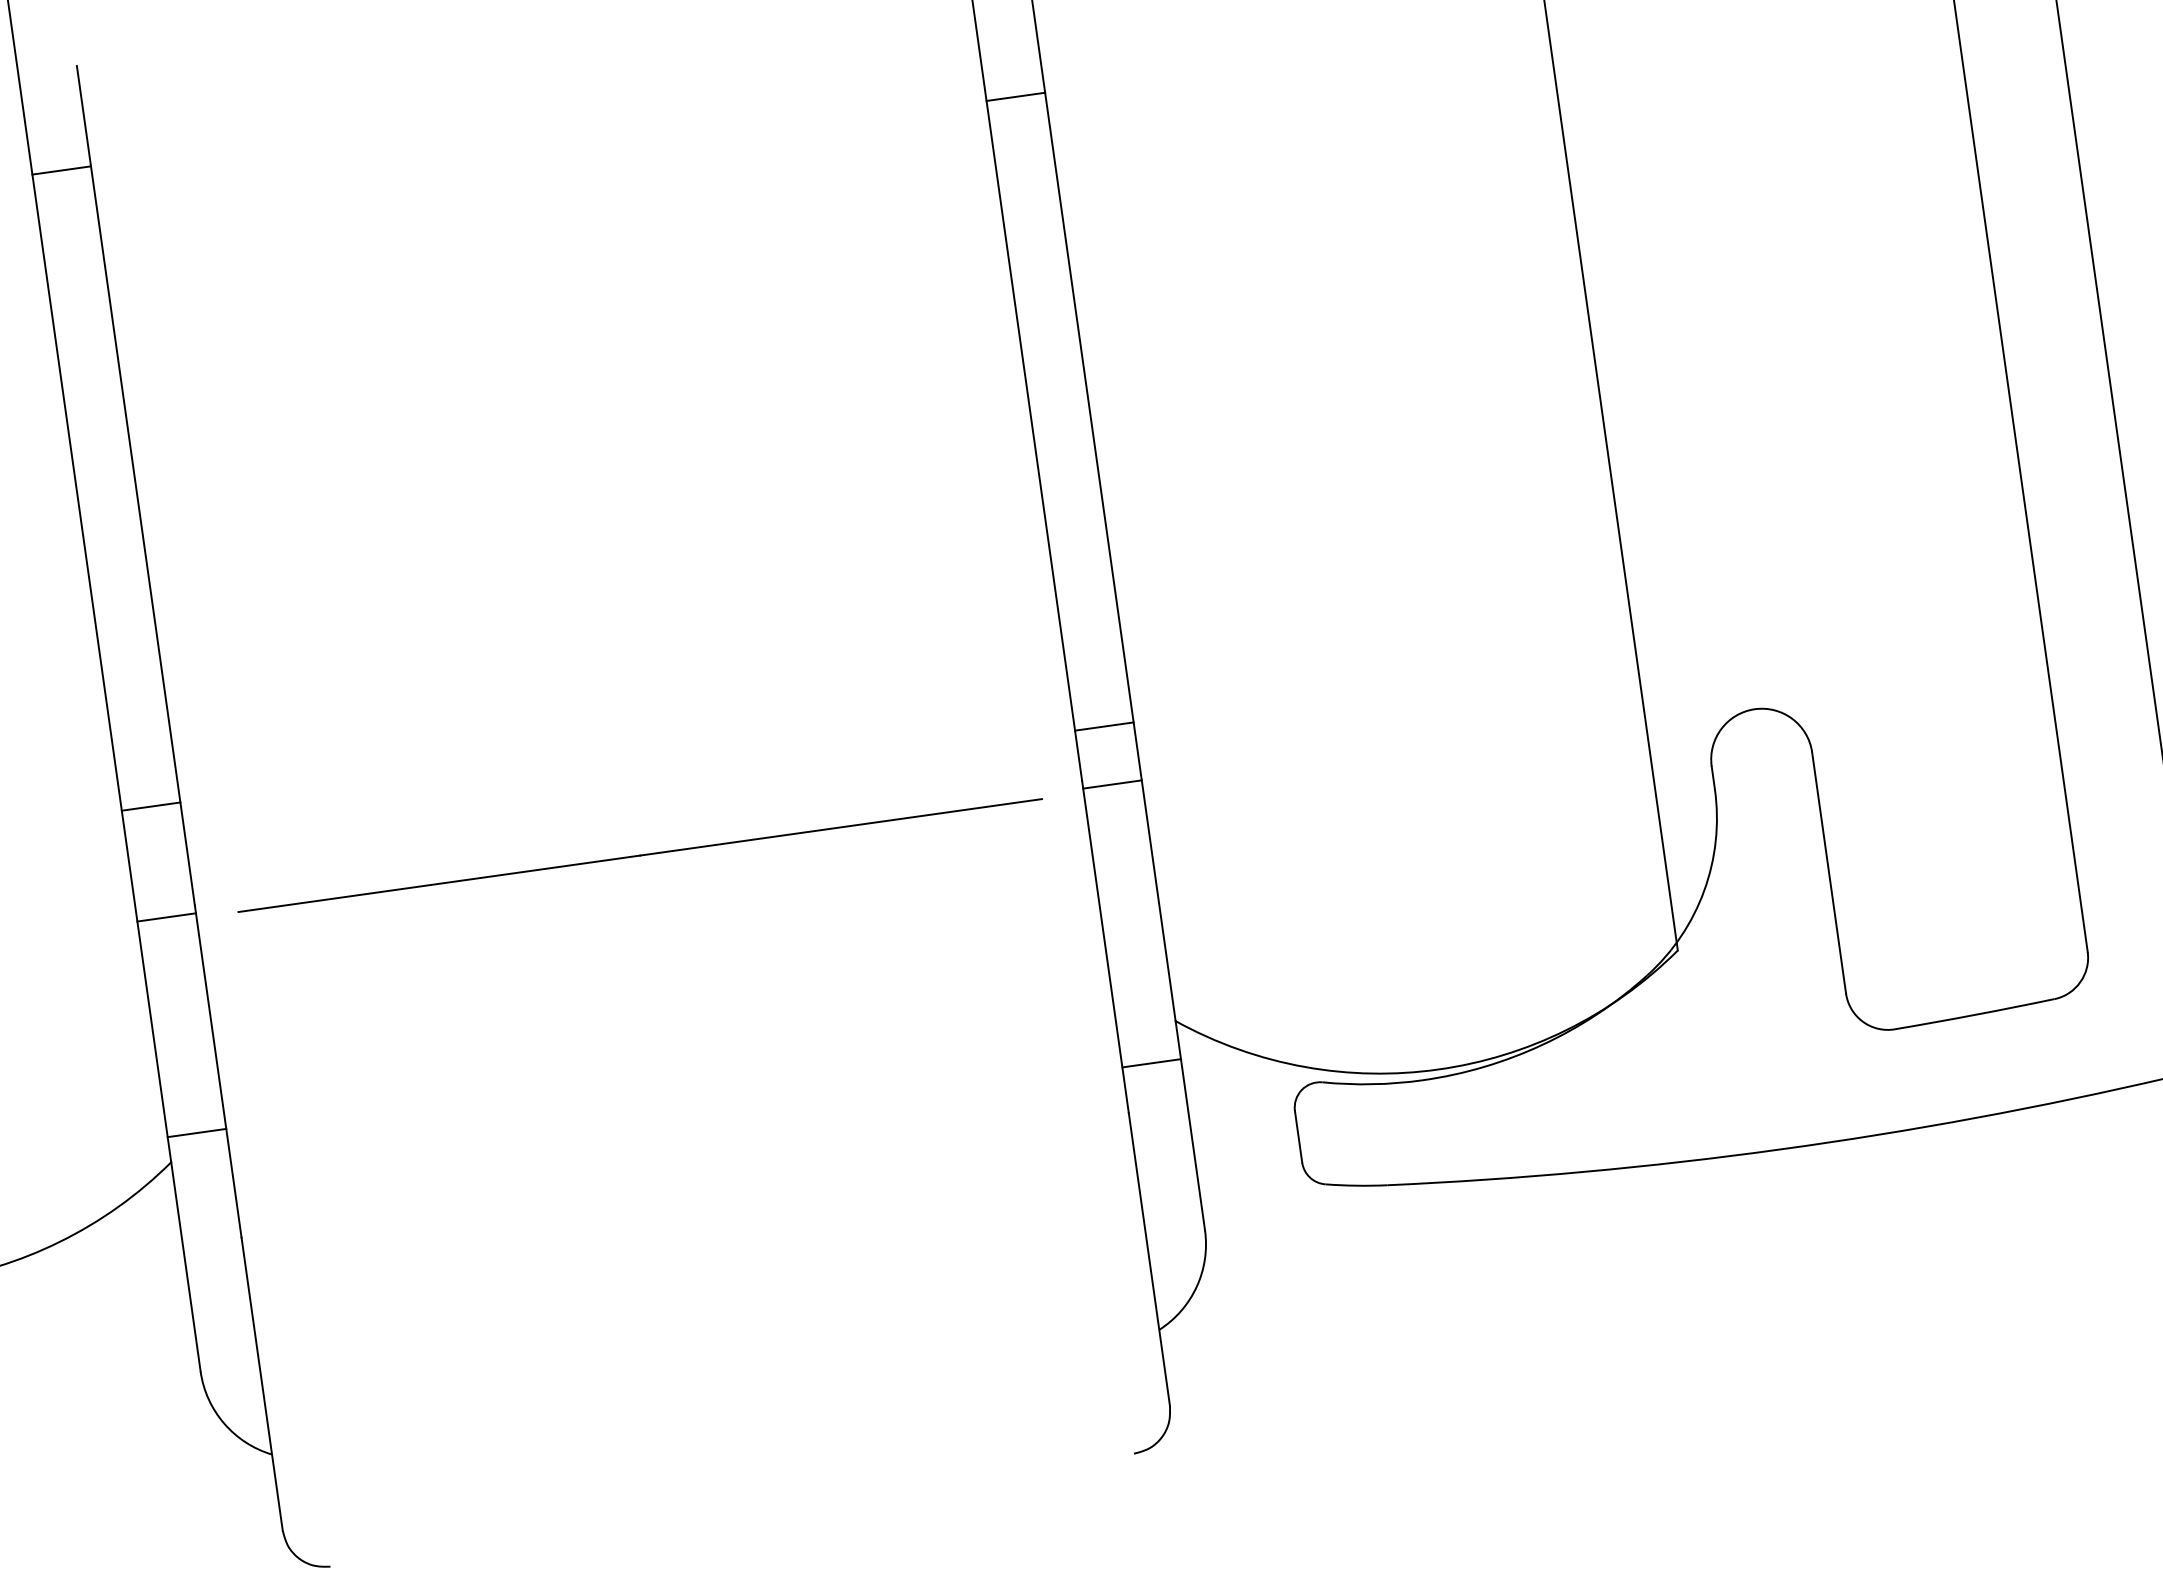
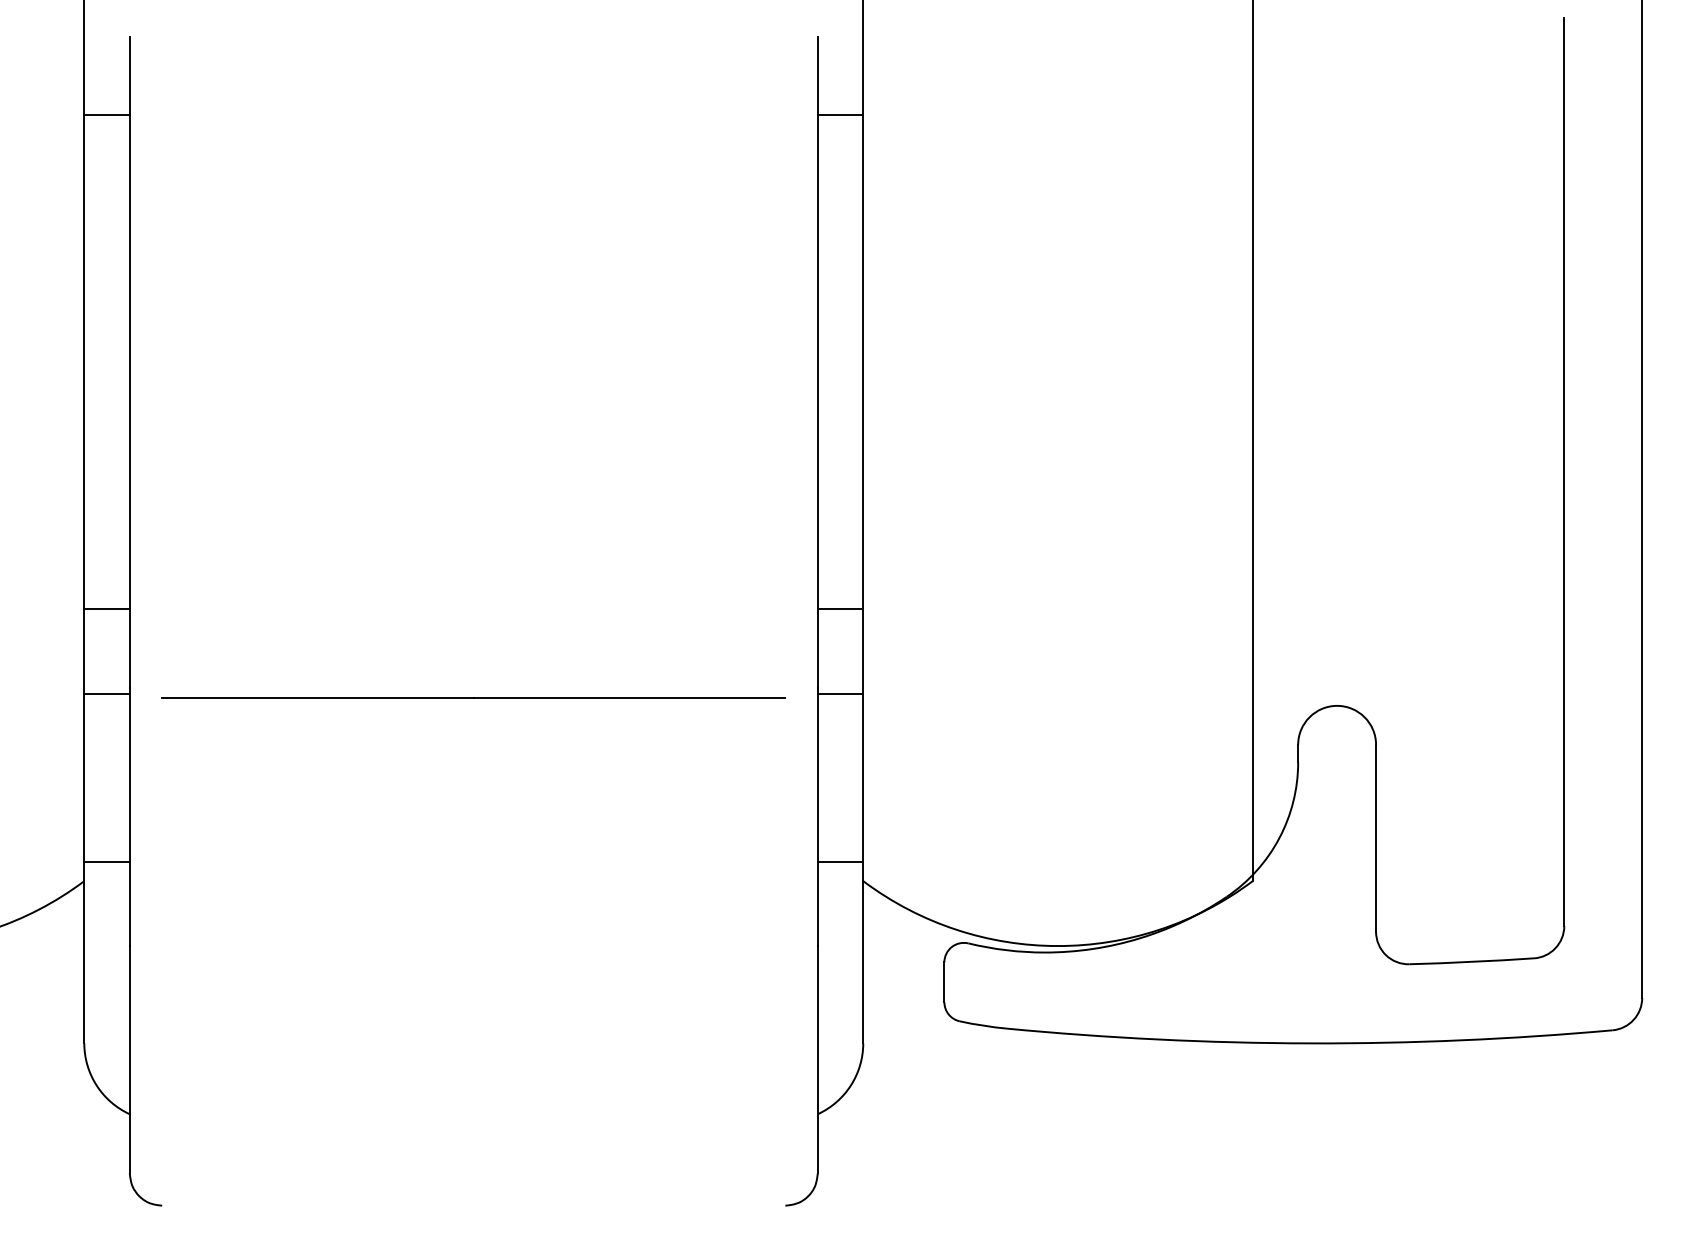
line: (1015, 97) -> (840, 115), moved
line: (1104, 726) -> (840, 608), moved
line: (1151, 1063) -> (840, 861), moved

